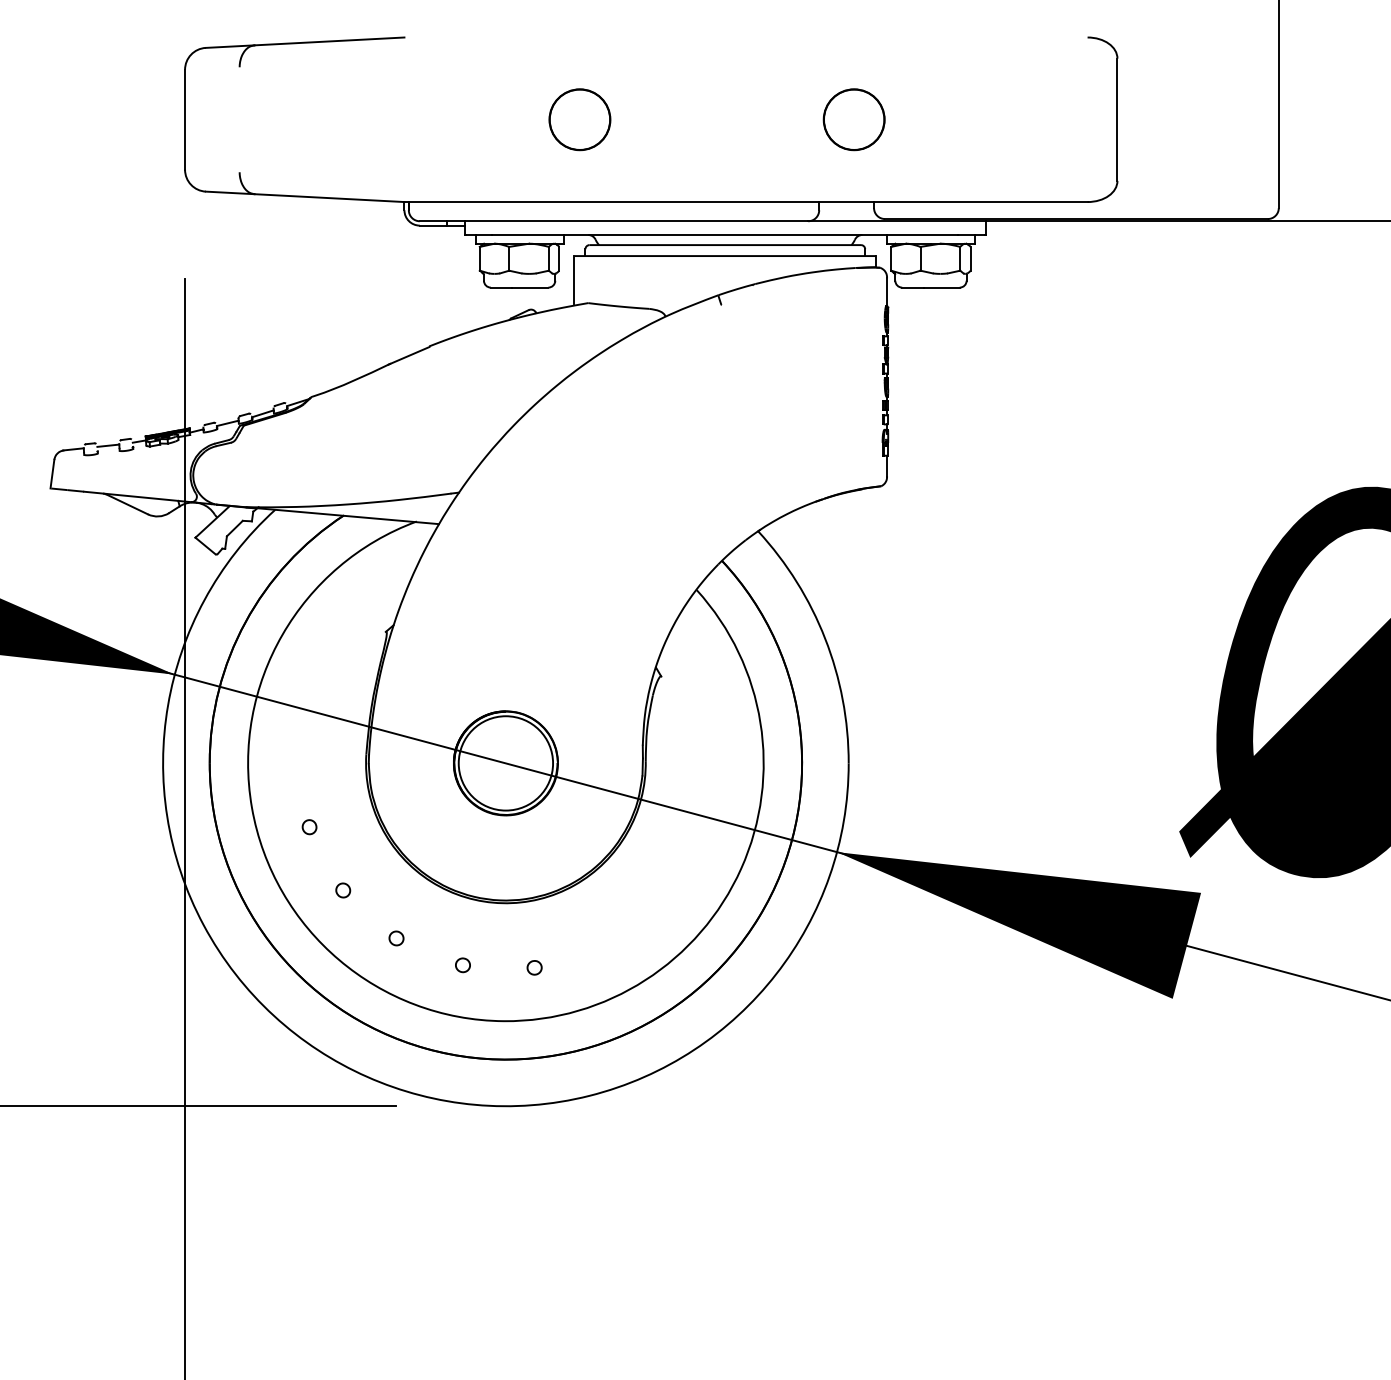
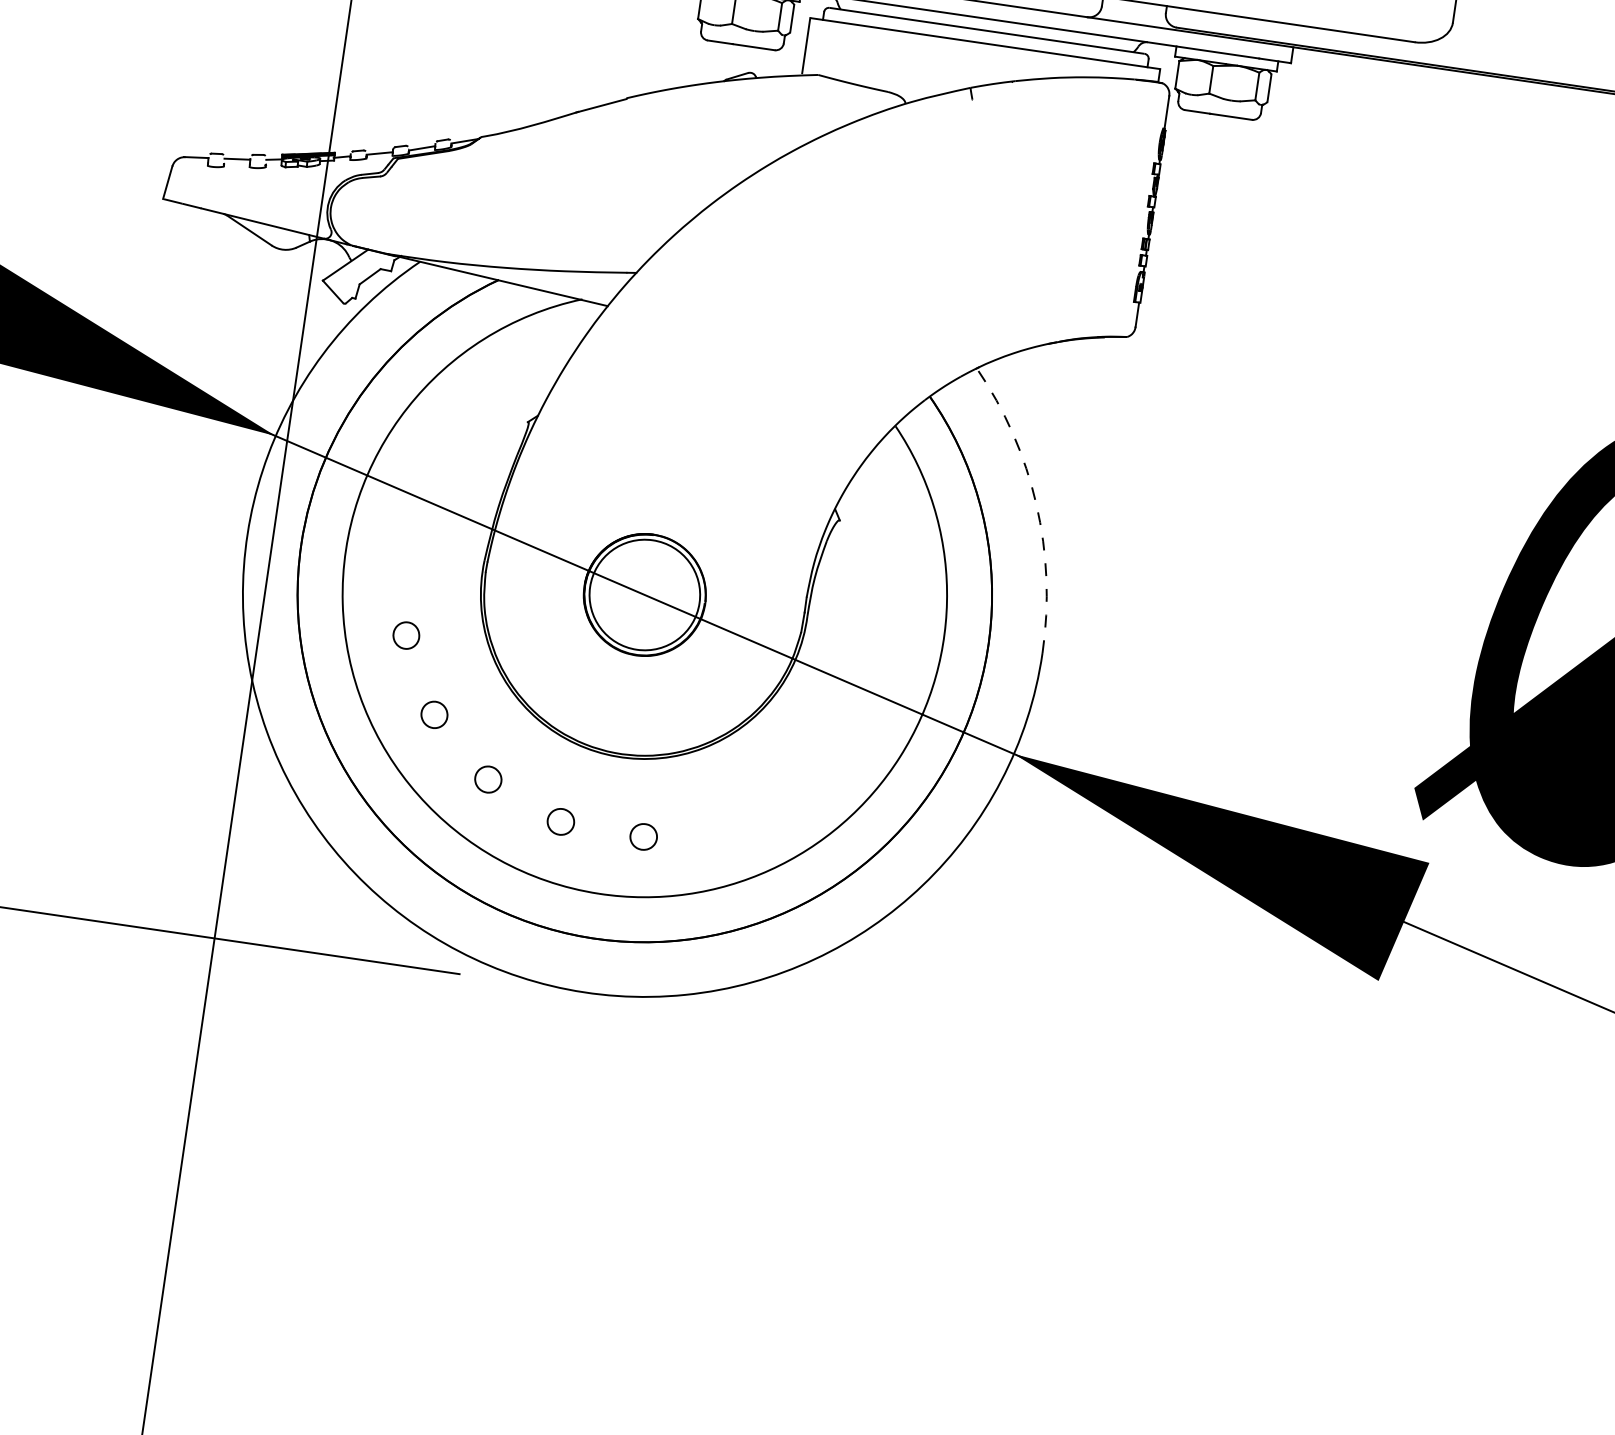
arc: (825, 638) -> (1036, 504), solid -> dashed
part: (309, 827) -> (406, 636), size x1.6
part: (343, 890) -> (434, 714), size x1.6
part: (396, 938) -> (488, 779), size x1.6
part: (462, 965) -> (560, 822), size x1.6
part: (534, 967) -> (643, 836), size x1.6

